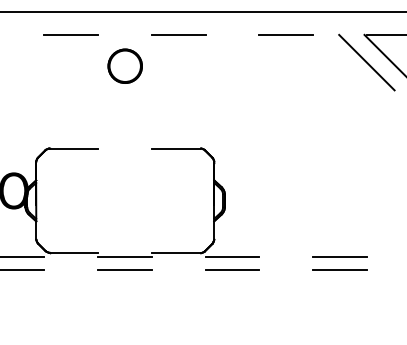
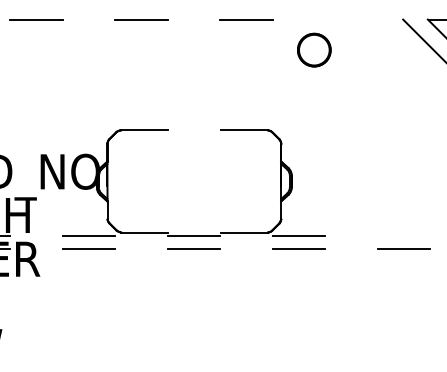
line: (286, 34) -> (351, 19), removed
part: (125, 65) -> (314, 49), moved
line: (339, 256) -> (403, 235), removed

